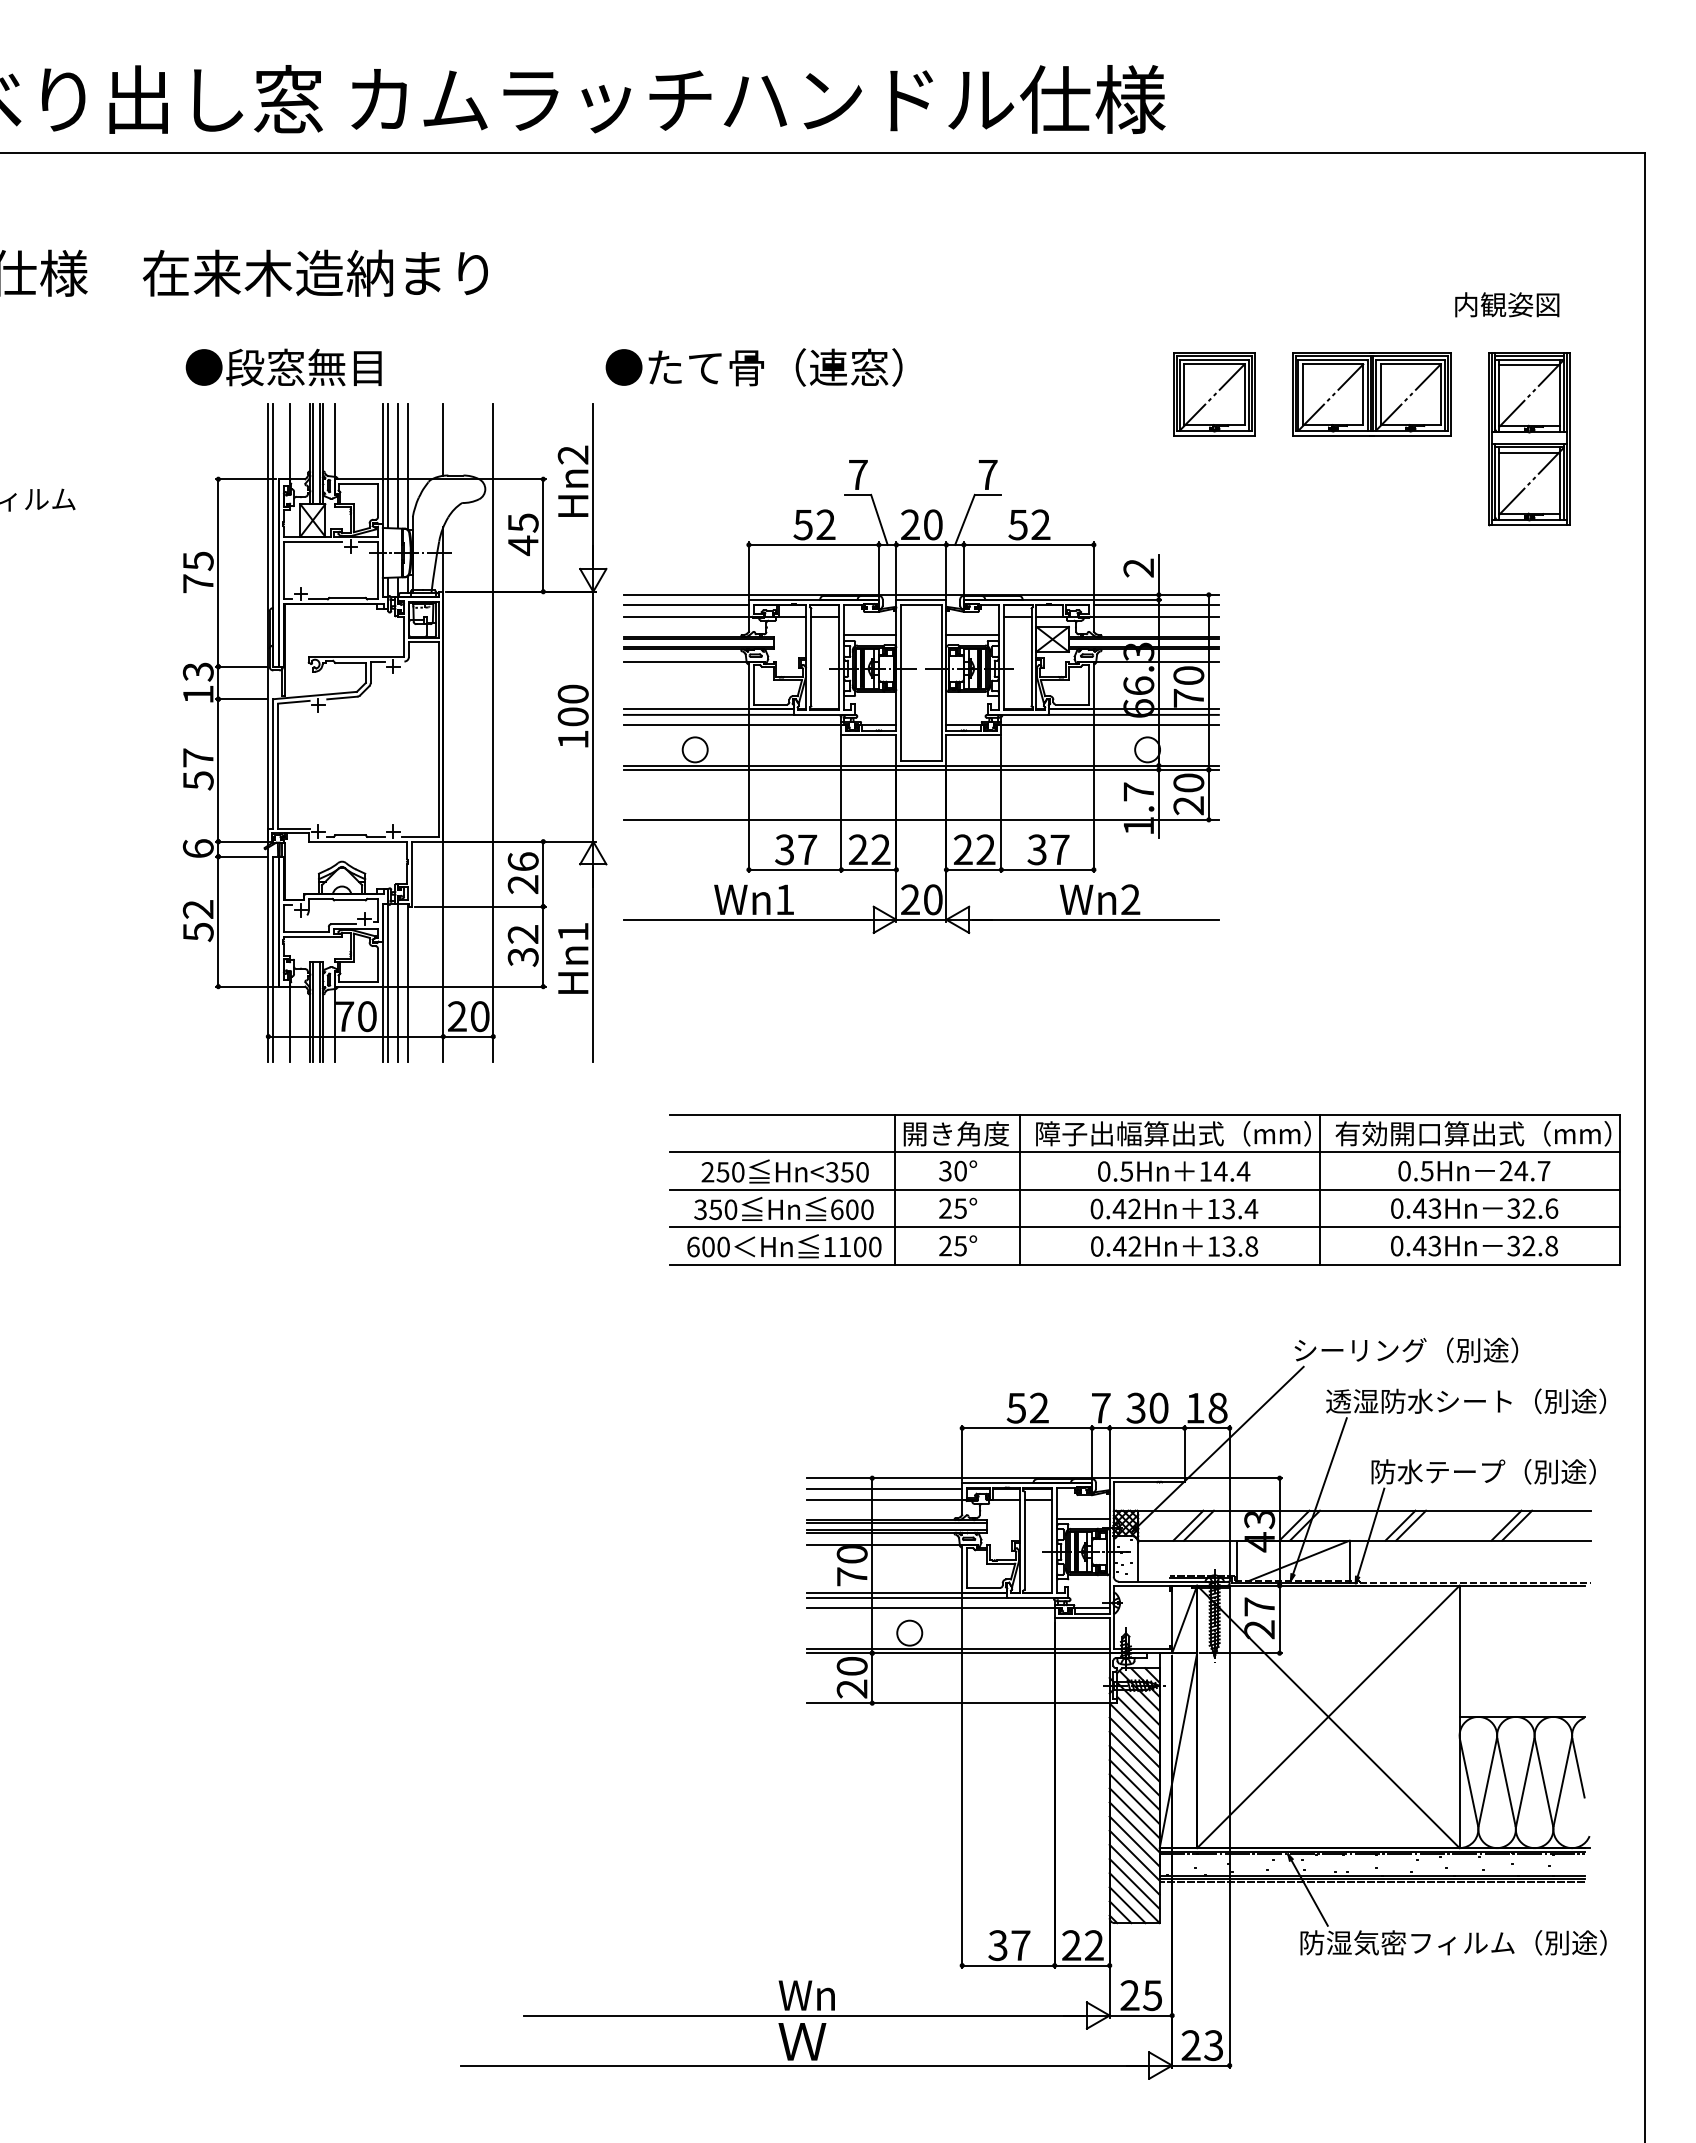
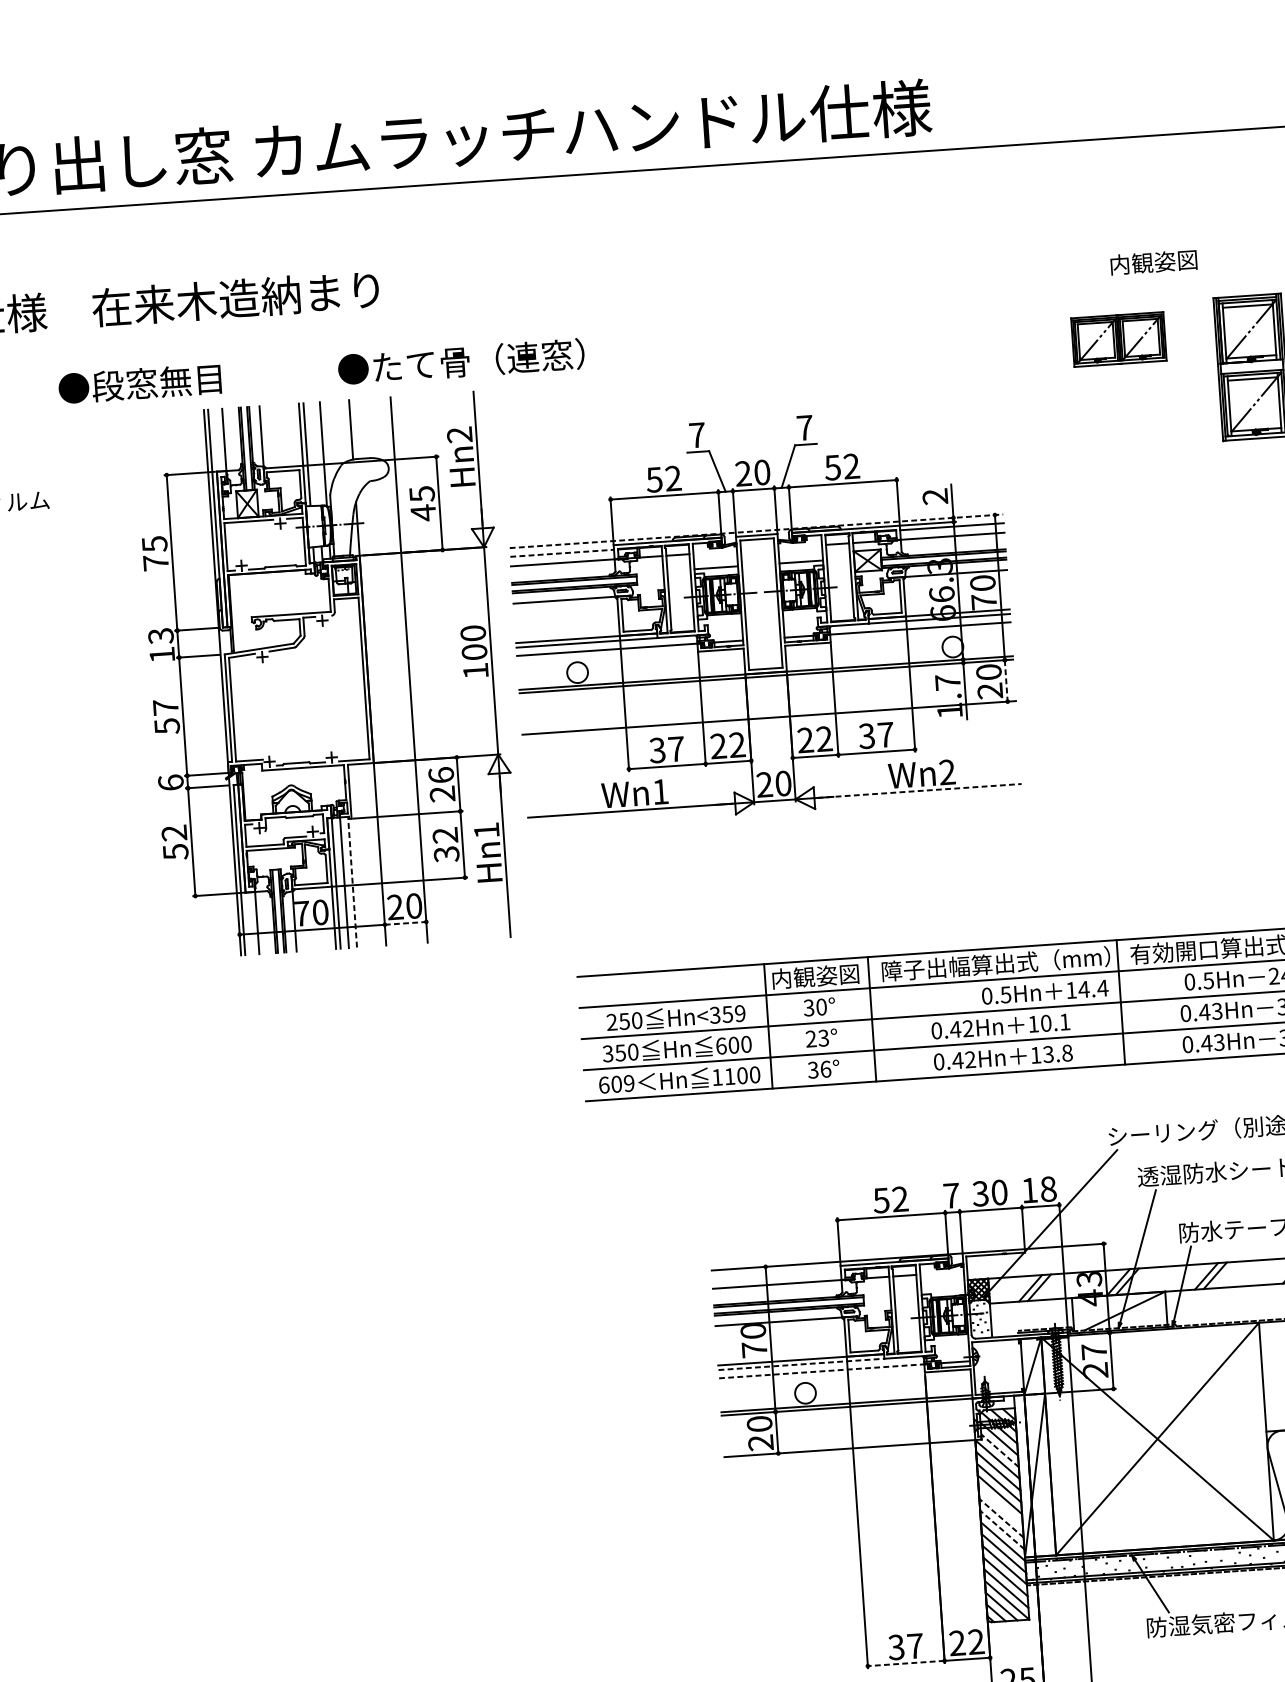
text: (1507, 304) -> (1154, 262), moved
text: (283, 367) -> (139, 383), moved
text: (753, 367) -> (460, 361), moved
part: (1214, 394) -> (988, 348), removed
part: (1371, 394) -> (1118, 339), size x0.7
line: (398, 466) -> (315, 454), removed
line: (921, 594) -> (756, 530), solid -> dashed
line: (686, 605) -> (562, 553), solid -> dashed
line: (1208, 794) -> (1005, 680), solid -> dashed
line: (1096, 919) -> (920, 790), solid -> dashed
line: (408, 982) -> (352, 881), solid -> dashed
line: (468, 1036) -> (405, 923), solid -> dashed
text: (956, 1133) -> (816, 976), 開き角度 -> 内観姿図
text: (1174, 1171) -> (1045, 992), moved
text: (862, 1172) -> (740, 1013), Hn<350 -> Hn<359
text: (960, 1208) -> (823, 1038), 25° -> 23°
text: (1240, 1209) -> (1055, 1023), 13.4 -> 10.1
text: (953, 1245) -> (819, 1069), 25° -> 36°
text: (723, 1246) -> (629, 1083), 600 -> 609
line: (884, 1488) -> (776, 1274), removed
line: (1083, 1518) -> (943, 1288), removed
line: (908, 1598) -> (802, 1364), solid -> dashed
line: (934, 1608) -> (824, 1371), solid -> dashed
line: (1138, 1717) -> (1000, 1450), solid -> dashed
line: (1134, 1785) -> (1000, 1506), removed
line: (1134, 1798) -> (1001, 1517), solid -> dashed
line: (1134, 1812) -> (1002, 1529), solid -> dashed
line: (1007, 1965) -> (905, 1663), solid -> dashed

